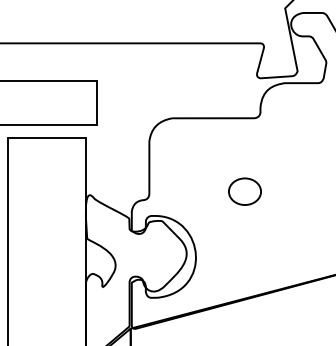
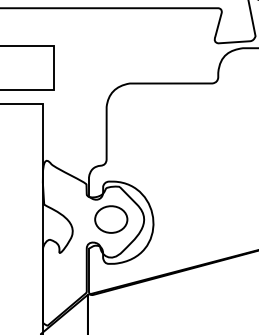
part: (244, 191) -> (110, 219), moved

